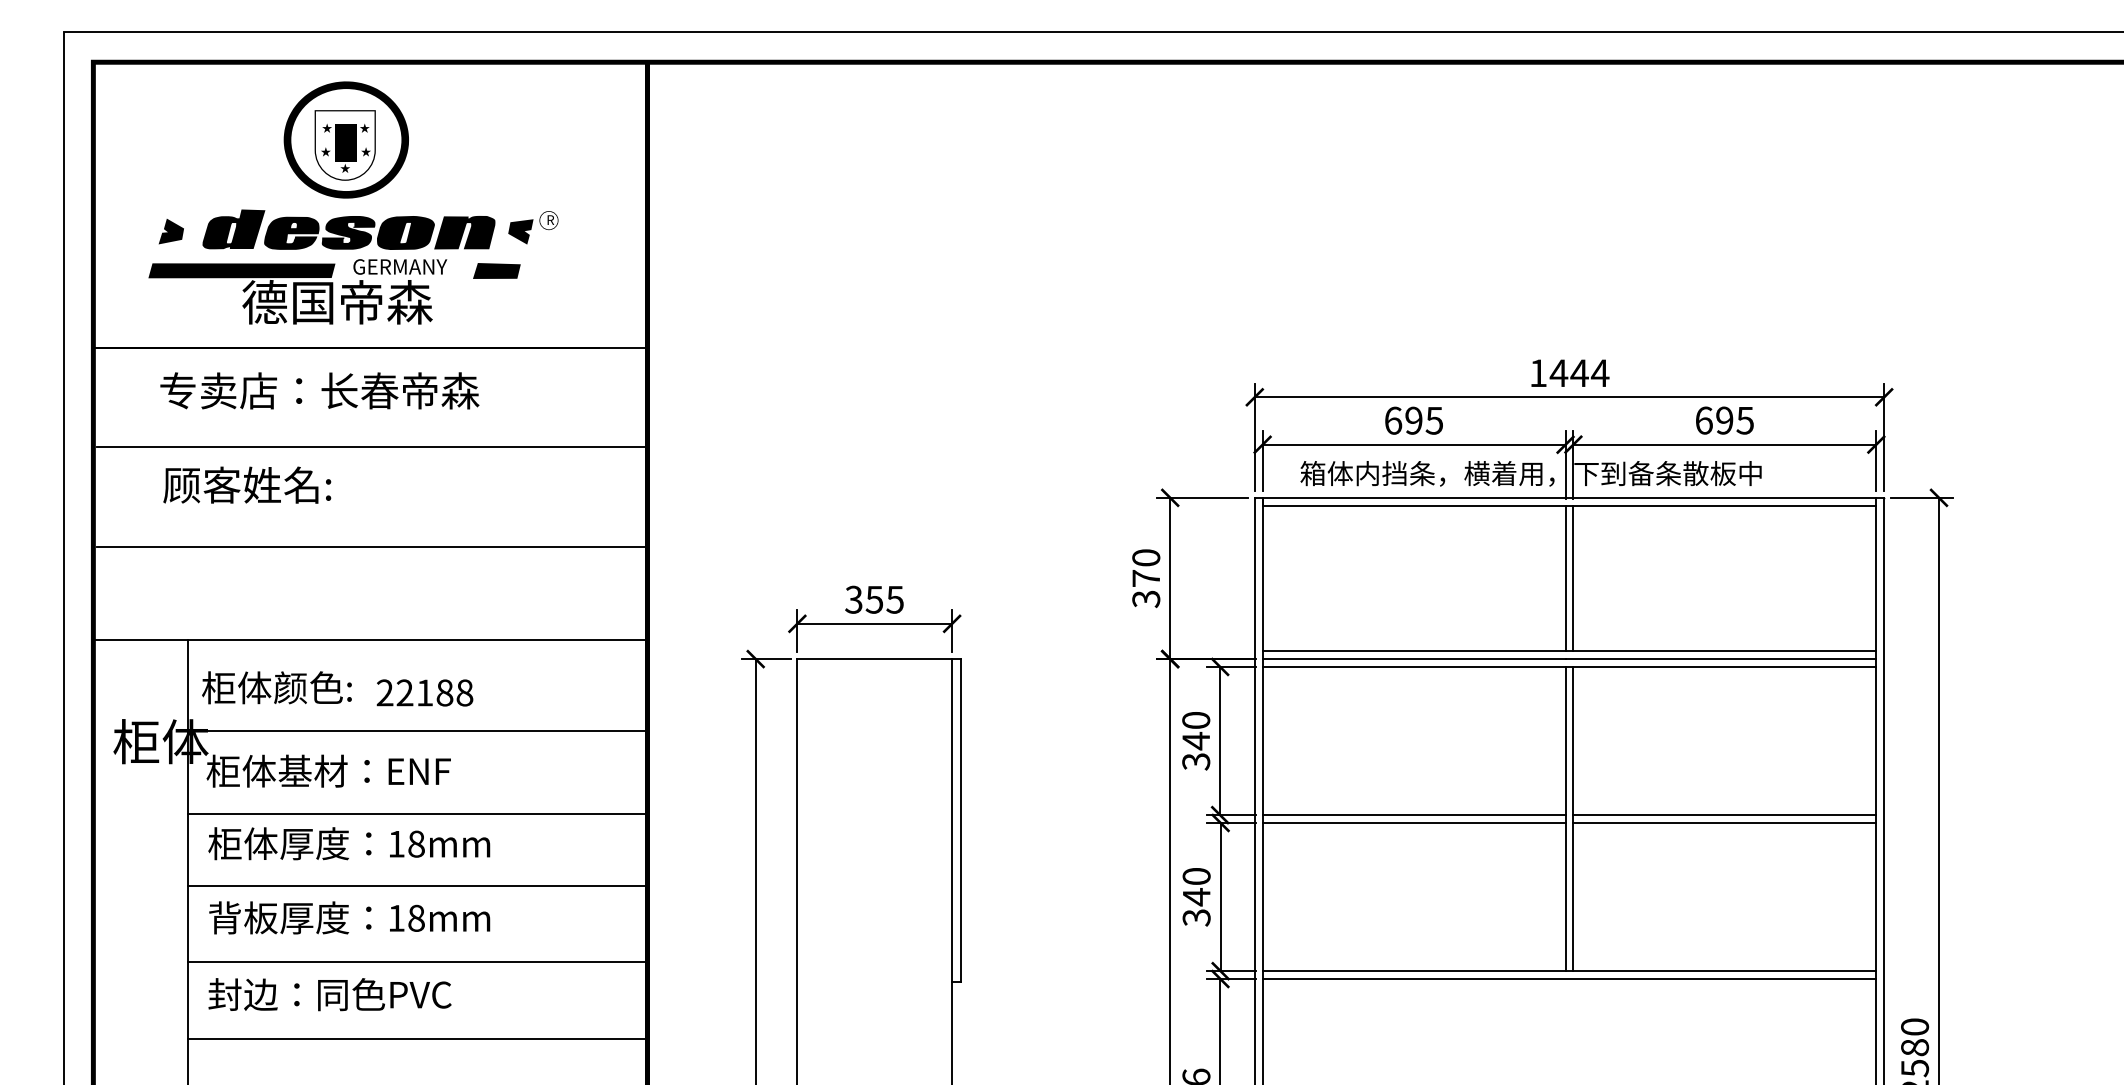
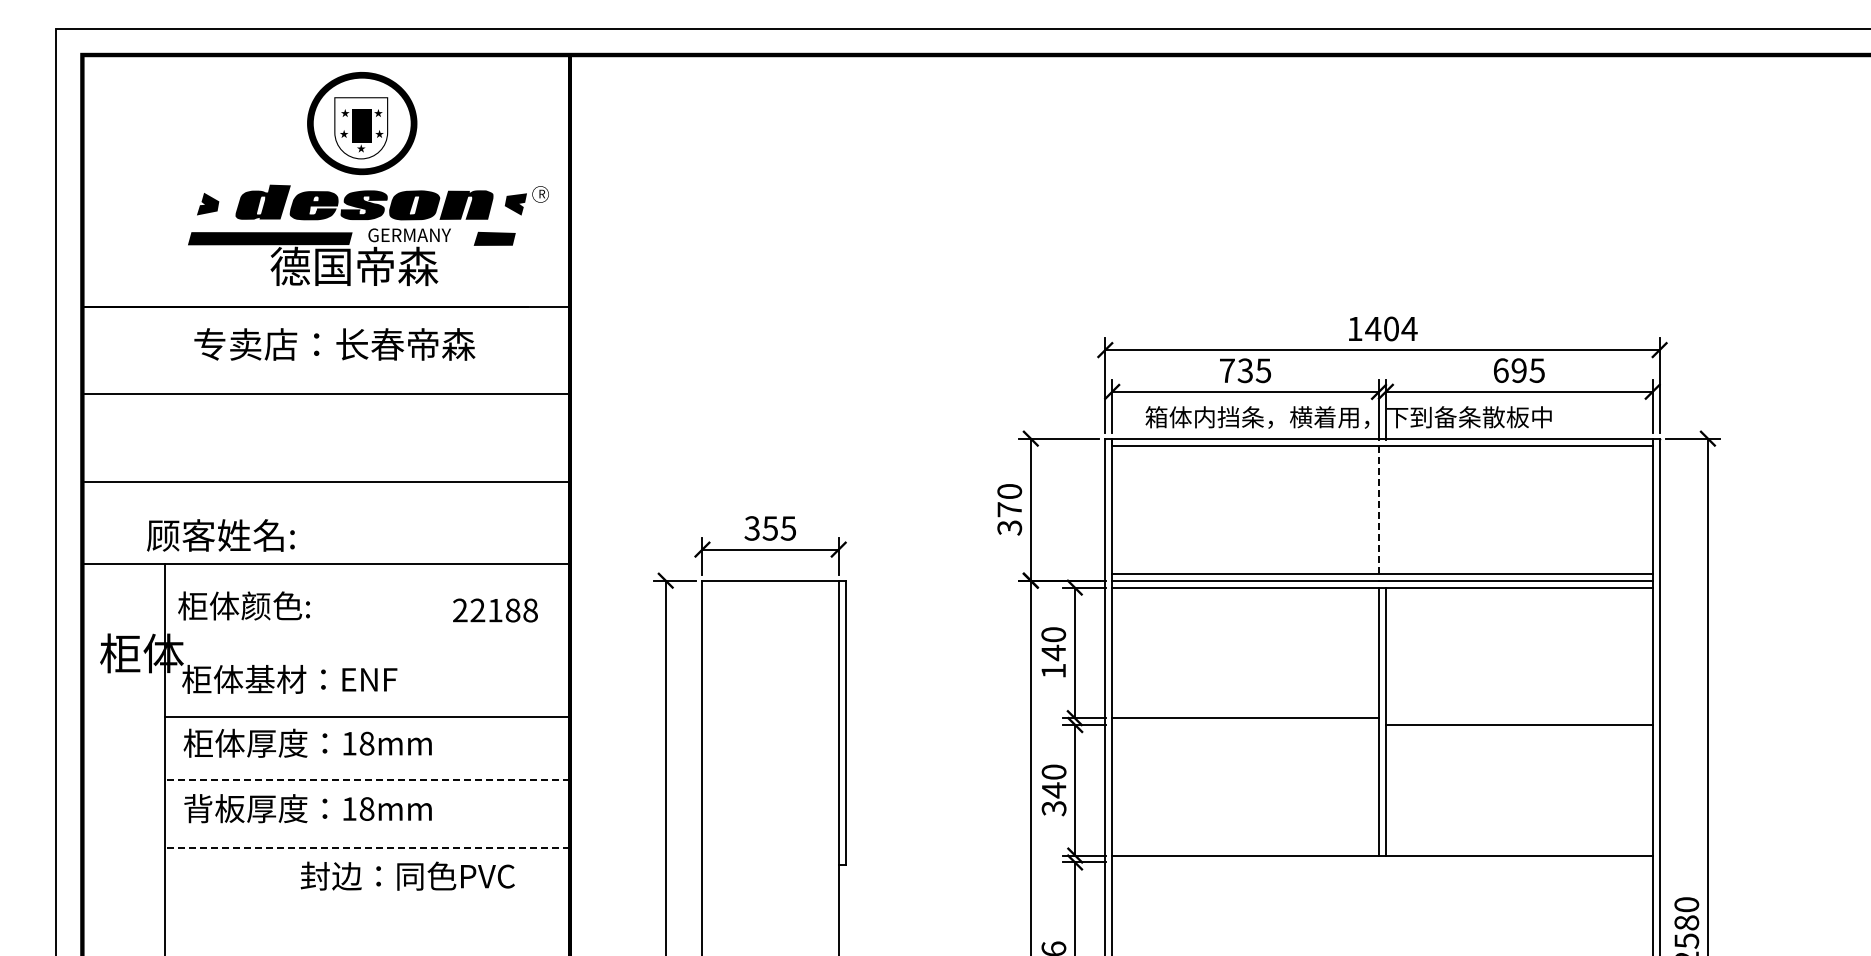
text: (353, 202) -> (368, 178), moved
text: (1579, 372) -> (1391, 328), 1444 -> 1404
text: (319, 390) -> (334, 344), moved
text: (1403, 420) -> (1236, 370), 695 -> 735
text: (246, 485) -> (220, 535), moved
line: (1572, 578) -> (1385, 509), removed
line: (1566, 579) -> (1379, 510), solid -> dashed
text: (425, 692) -> (495, 610), moved
line: (417, 731) -> (367, 644), removed
text: (1195, 761) -> (1053, 670), 340 -> 140
line: (1723, 815) -> (1518, 718), removed
line: (1413, 823) -> (1245, 725), removed
line: (417, 885) -> (367, 780), solid -> dashed
line: (417, 962) -> (367, 847), solid -> dashed
line: (1569, 979) -> (1382, 862), removed
text: (329, 993) -> (407, 875), moved
line: (417, 1039) -> (367, 915), removed

